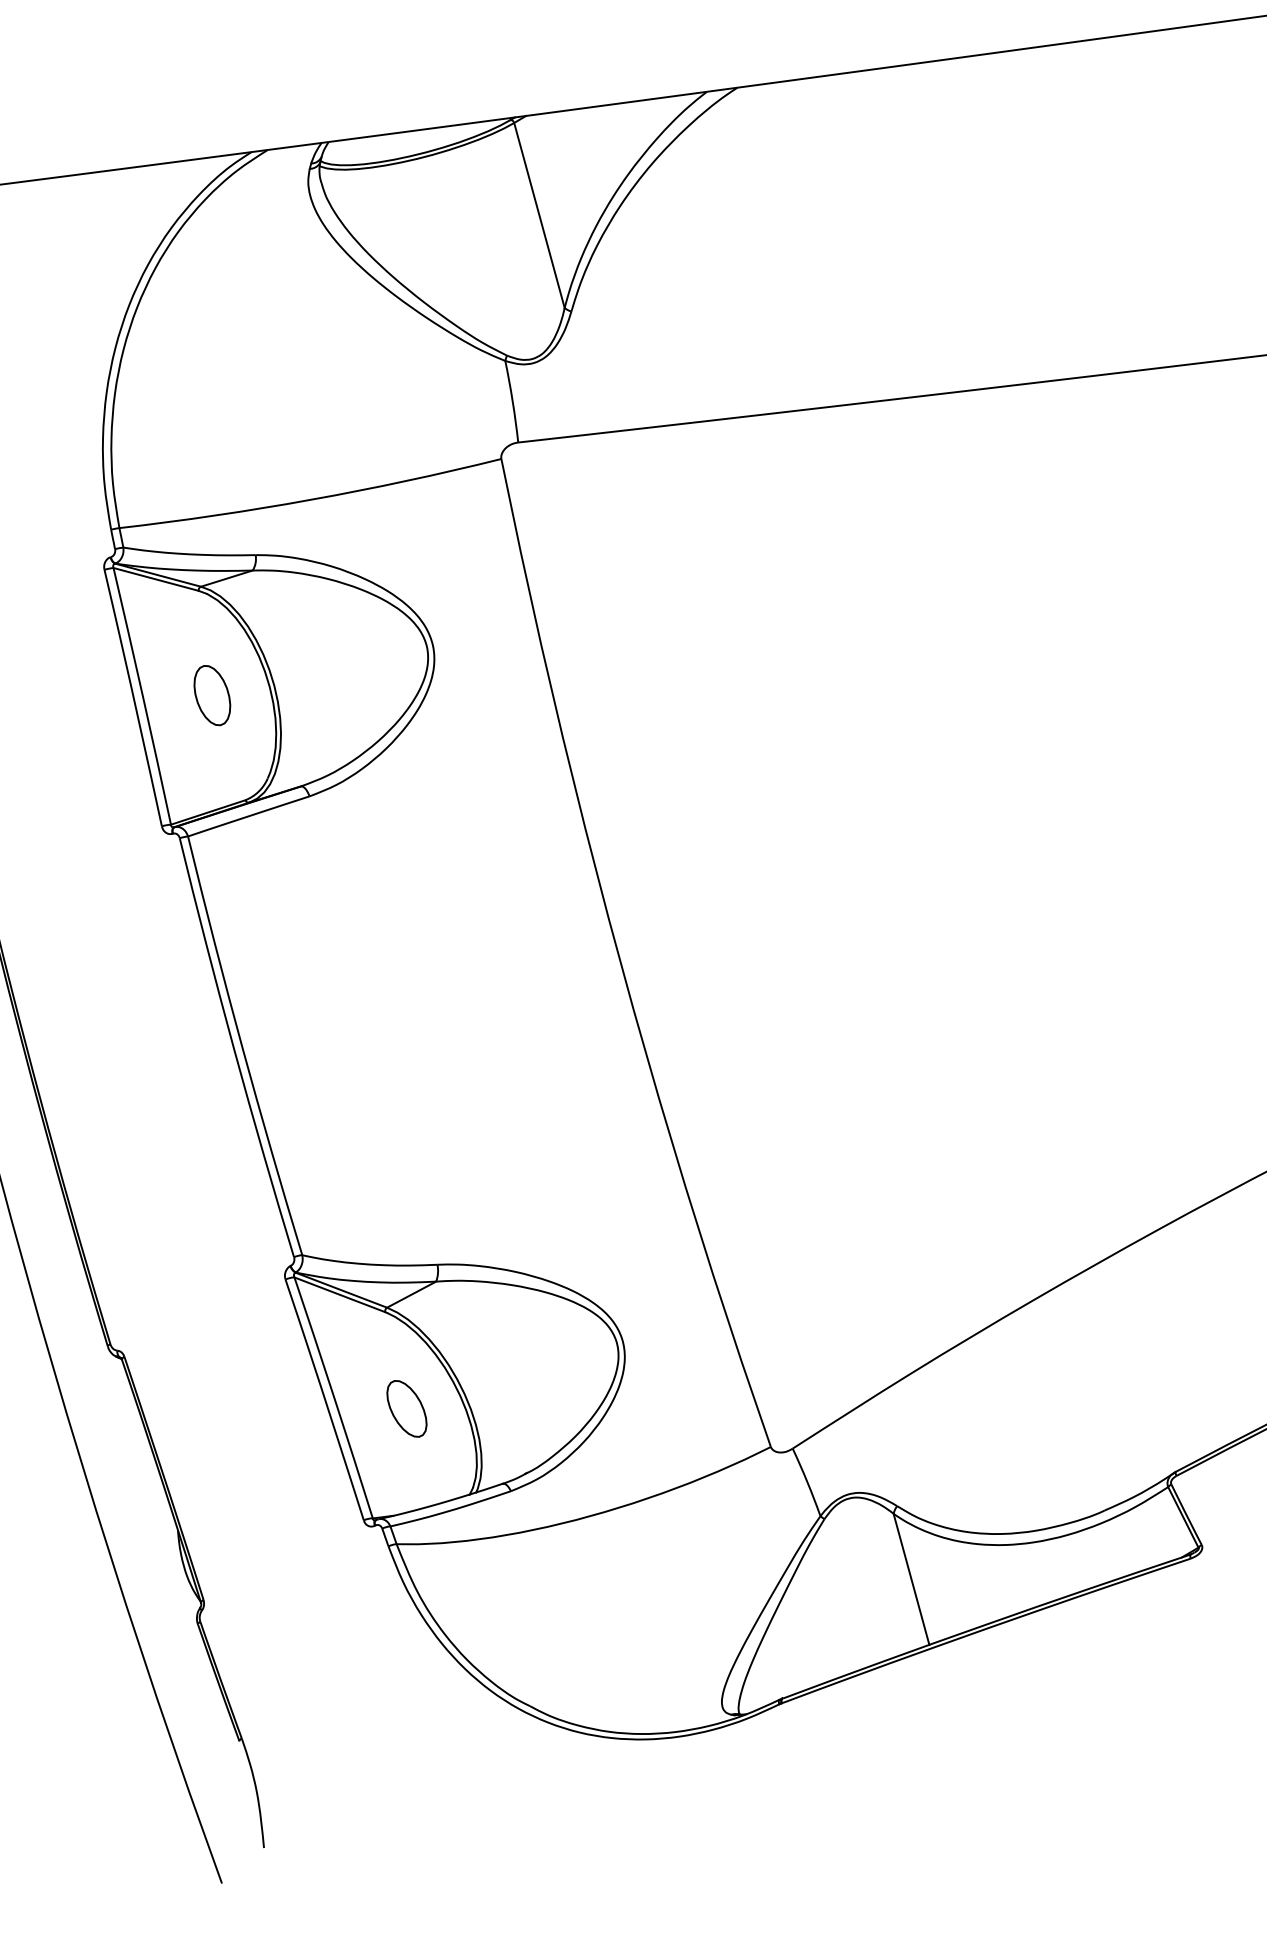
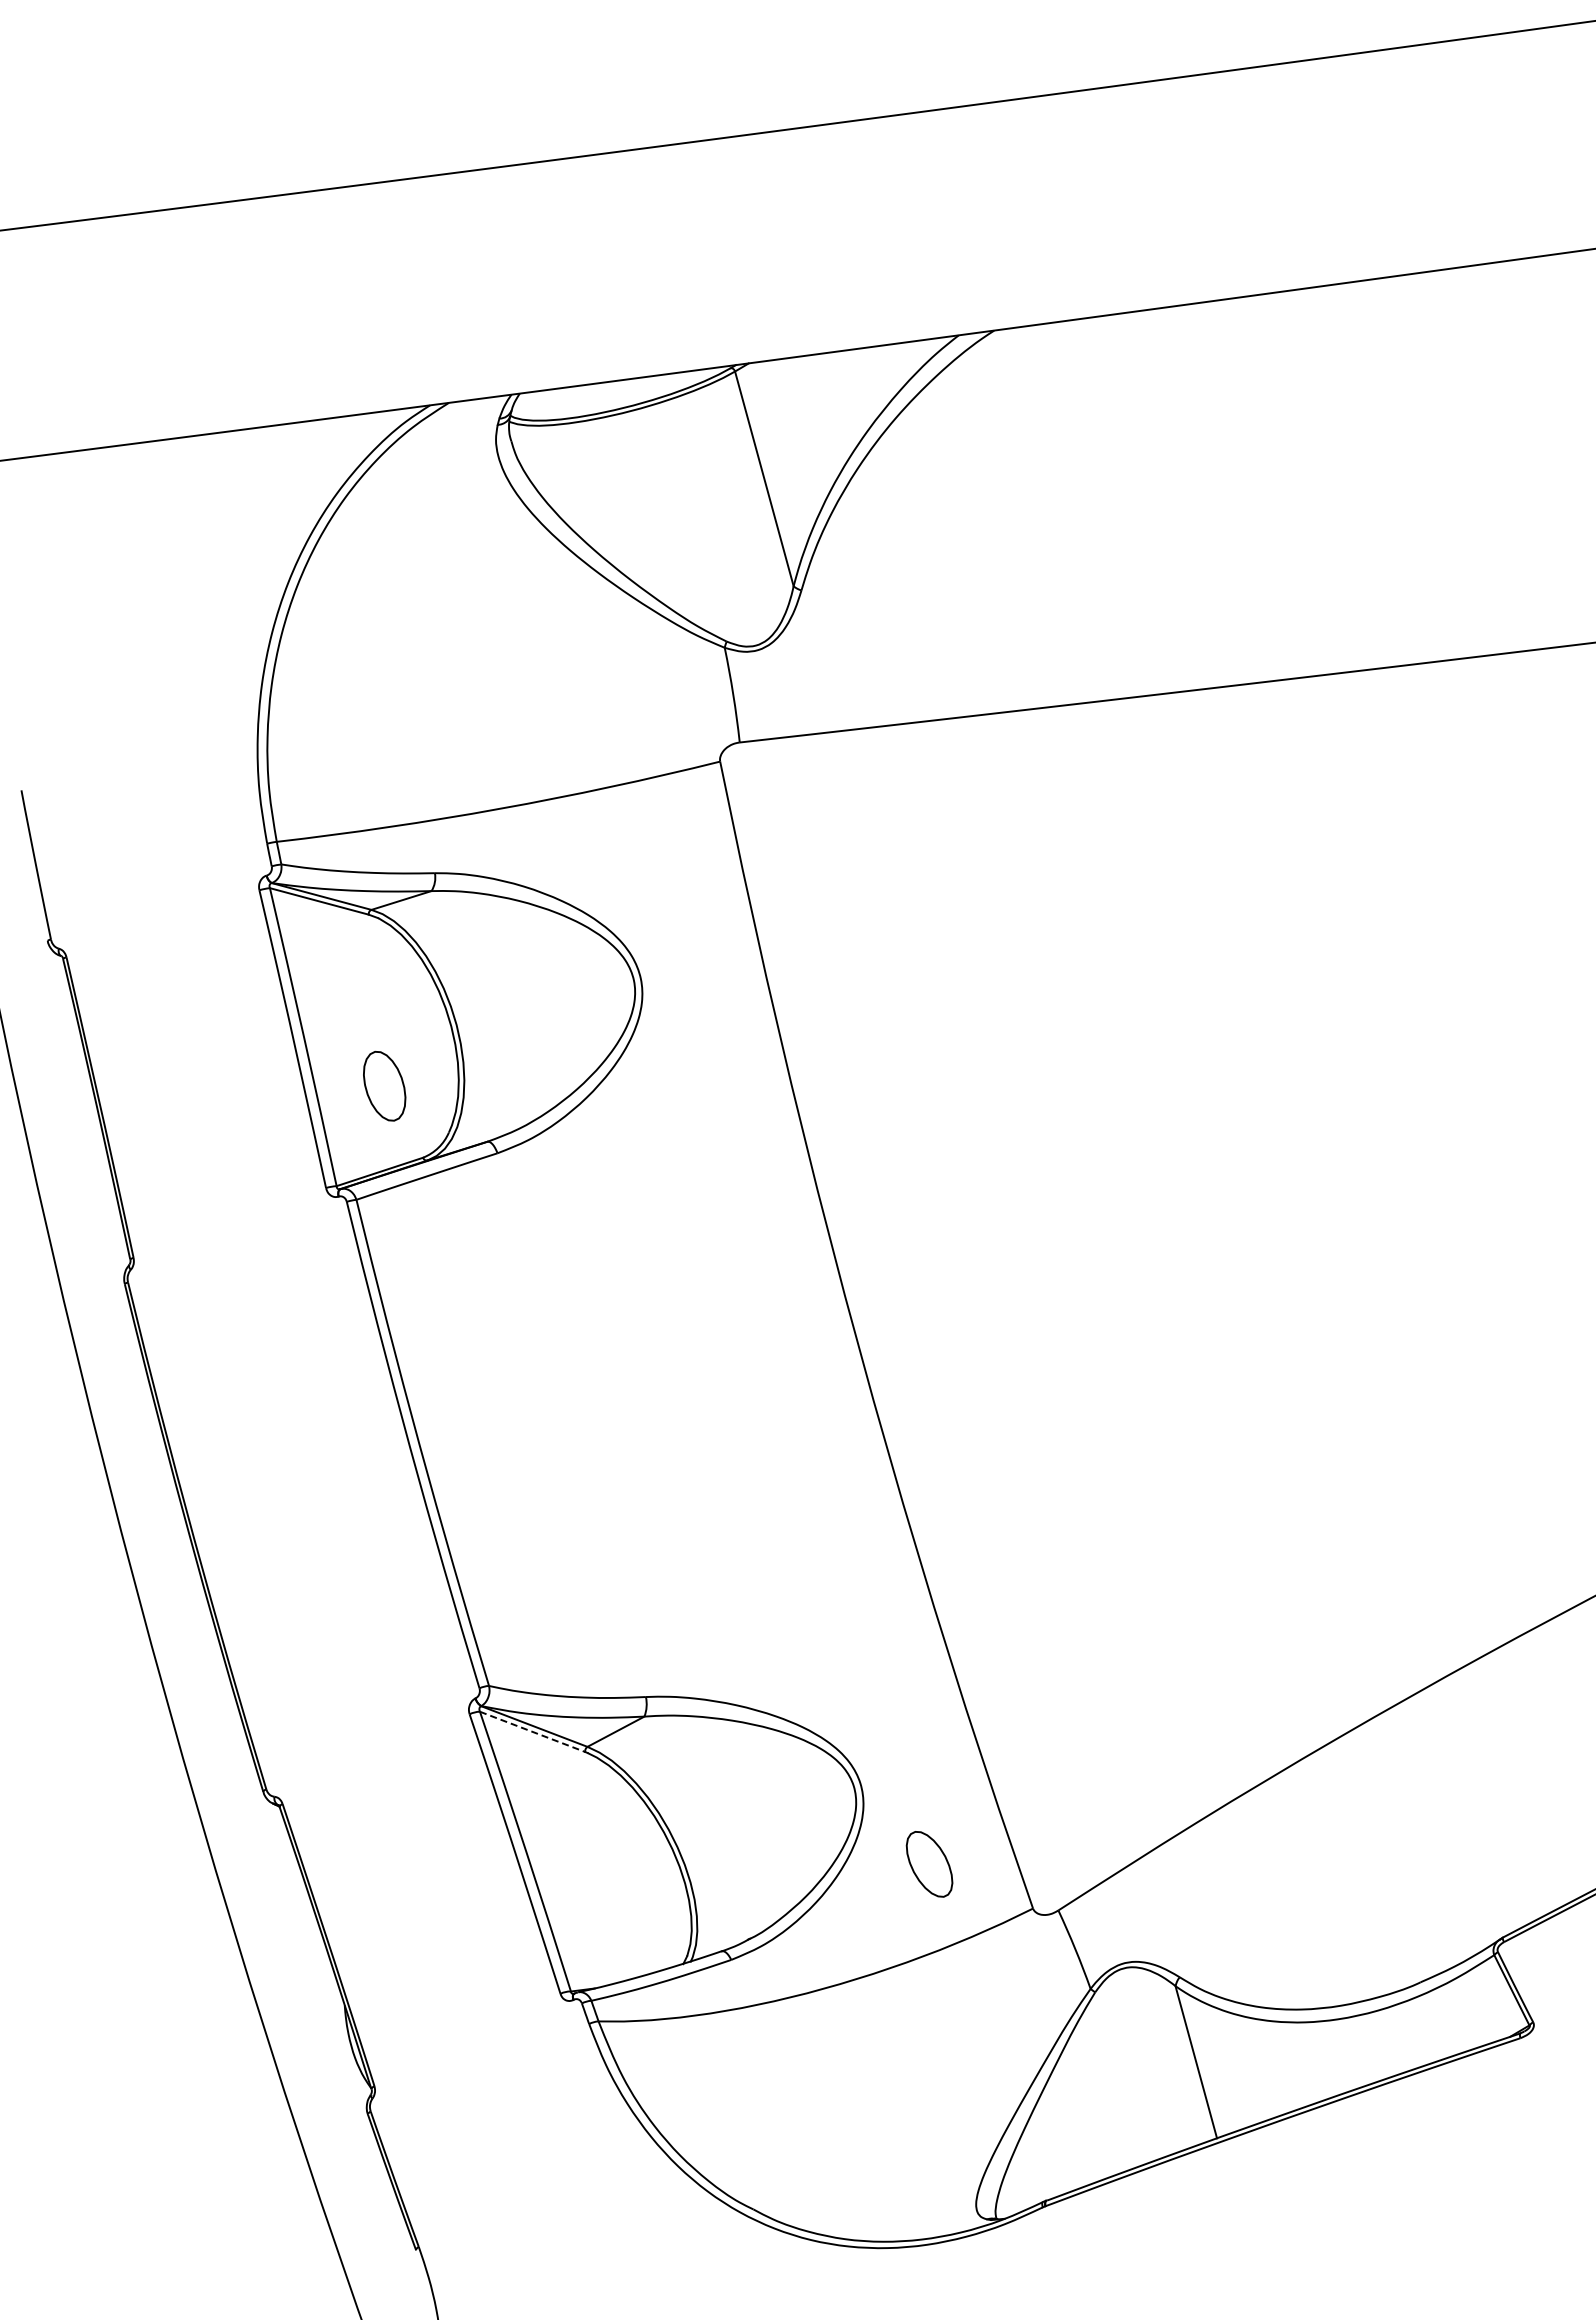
part: (212, 694) -> (384, 1085), moved
line: (340, 1295) -> (533, 1732), solid -> dashed
part: (406, 1409) -> (929, 1864), moved

